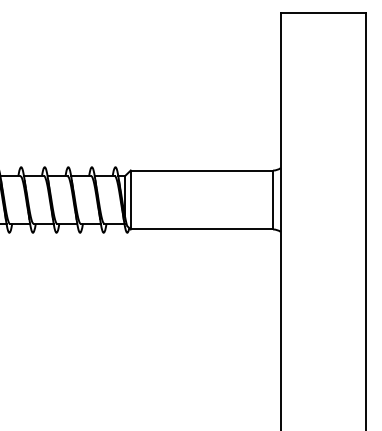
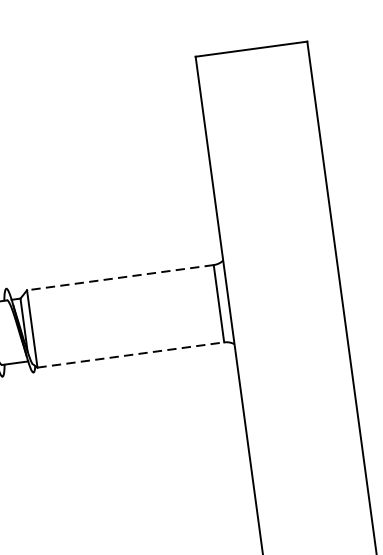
line: (201, 170) -> (119, 277), solid -> dashed
line: (202, 229) -> (131, 354), solid -> dashed

